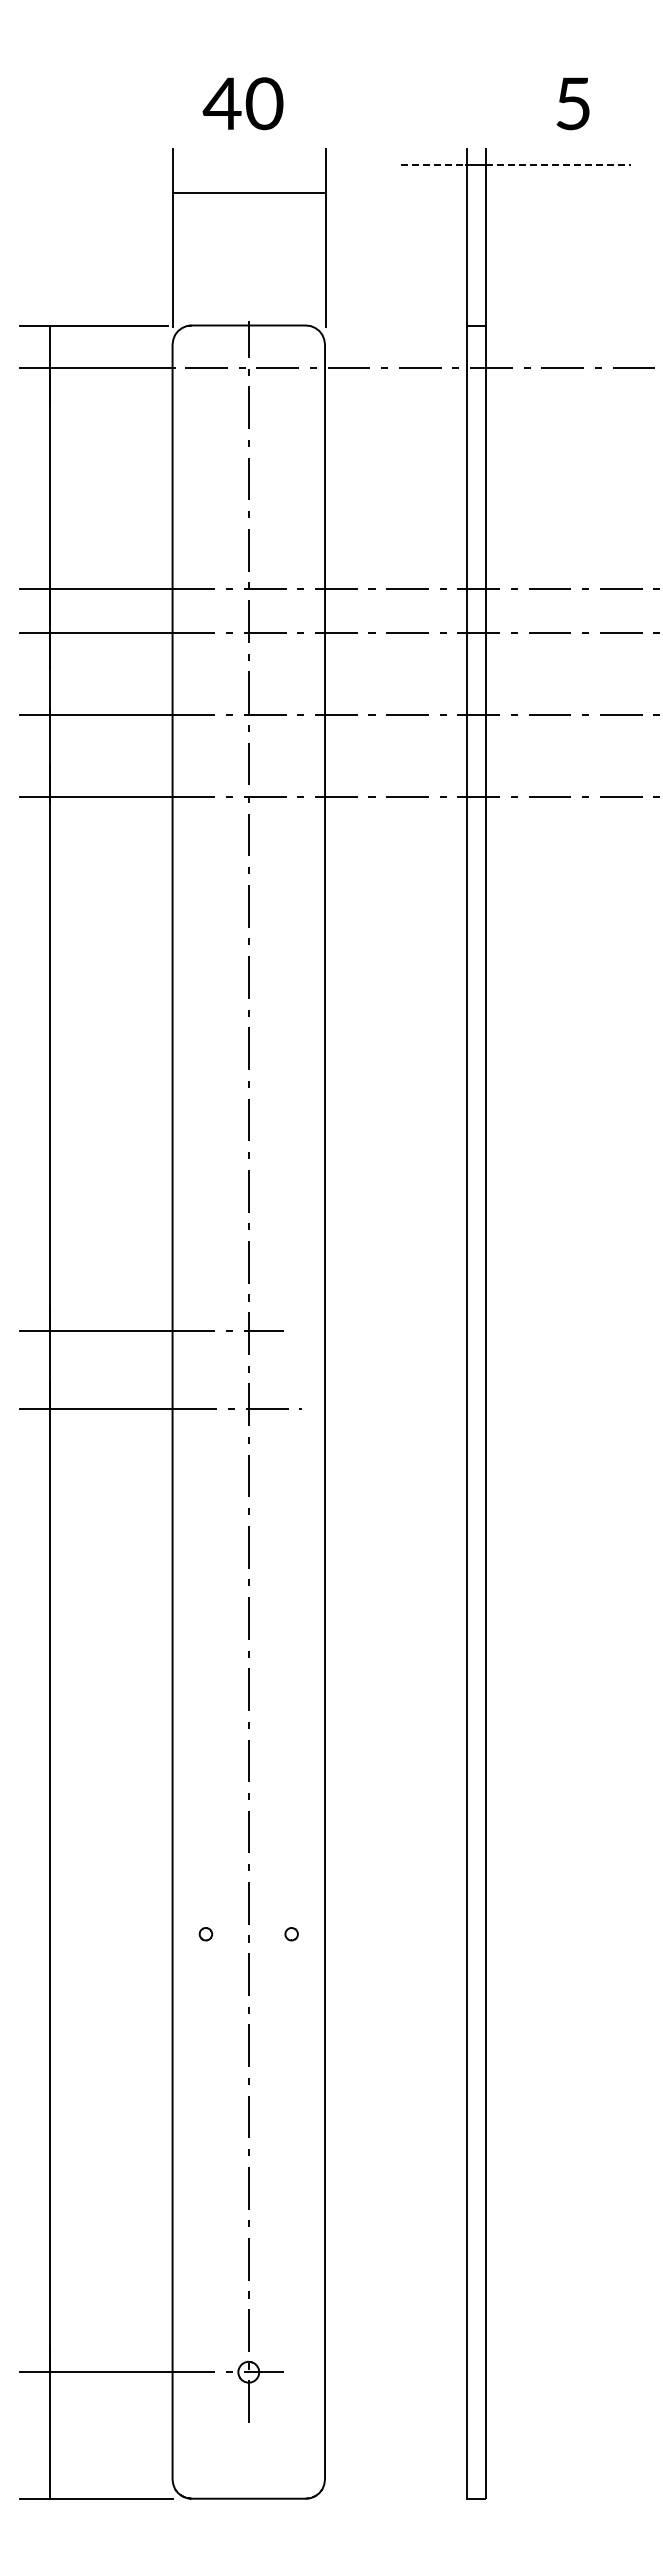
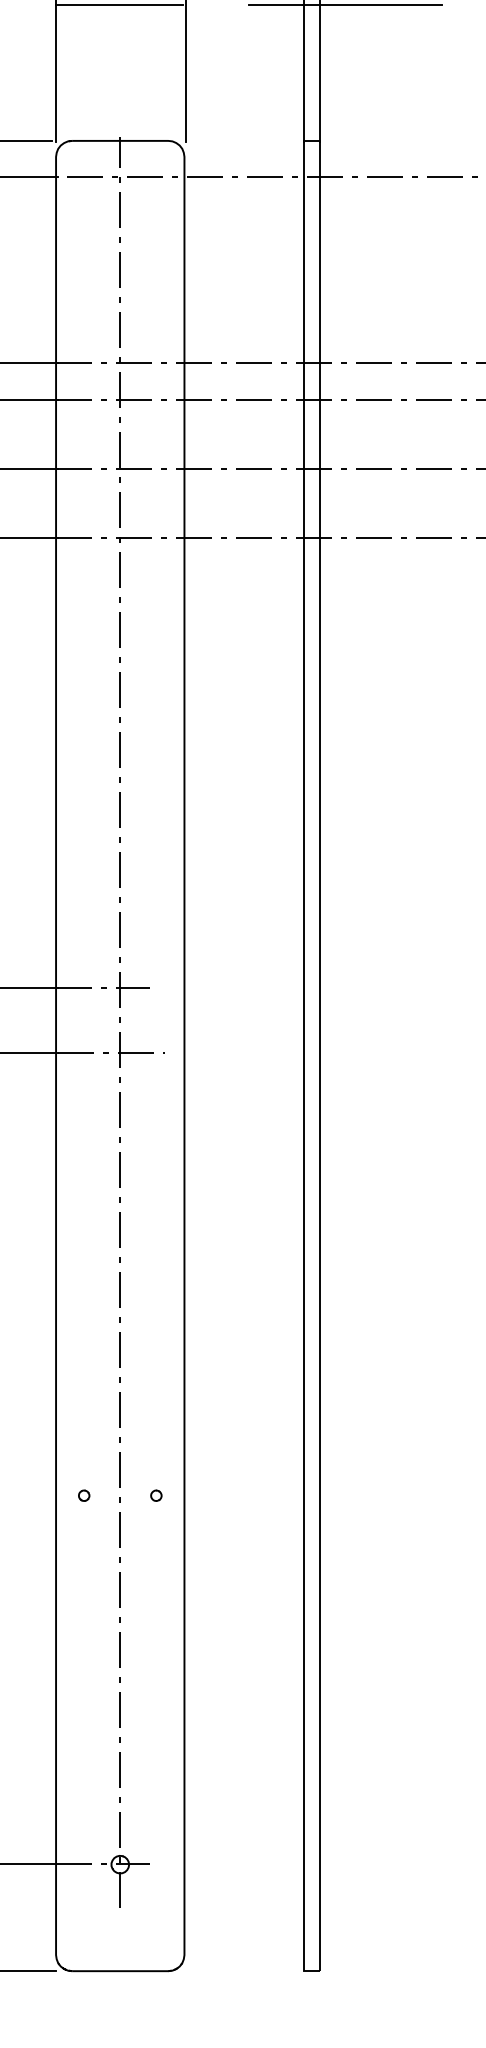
line: (434, 164) -> (276, 5), dashed -> solid
line: (558, 164) -> (381, 5), dashed -> solid
line: (247, 192) -> (119, 5), moved

